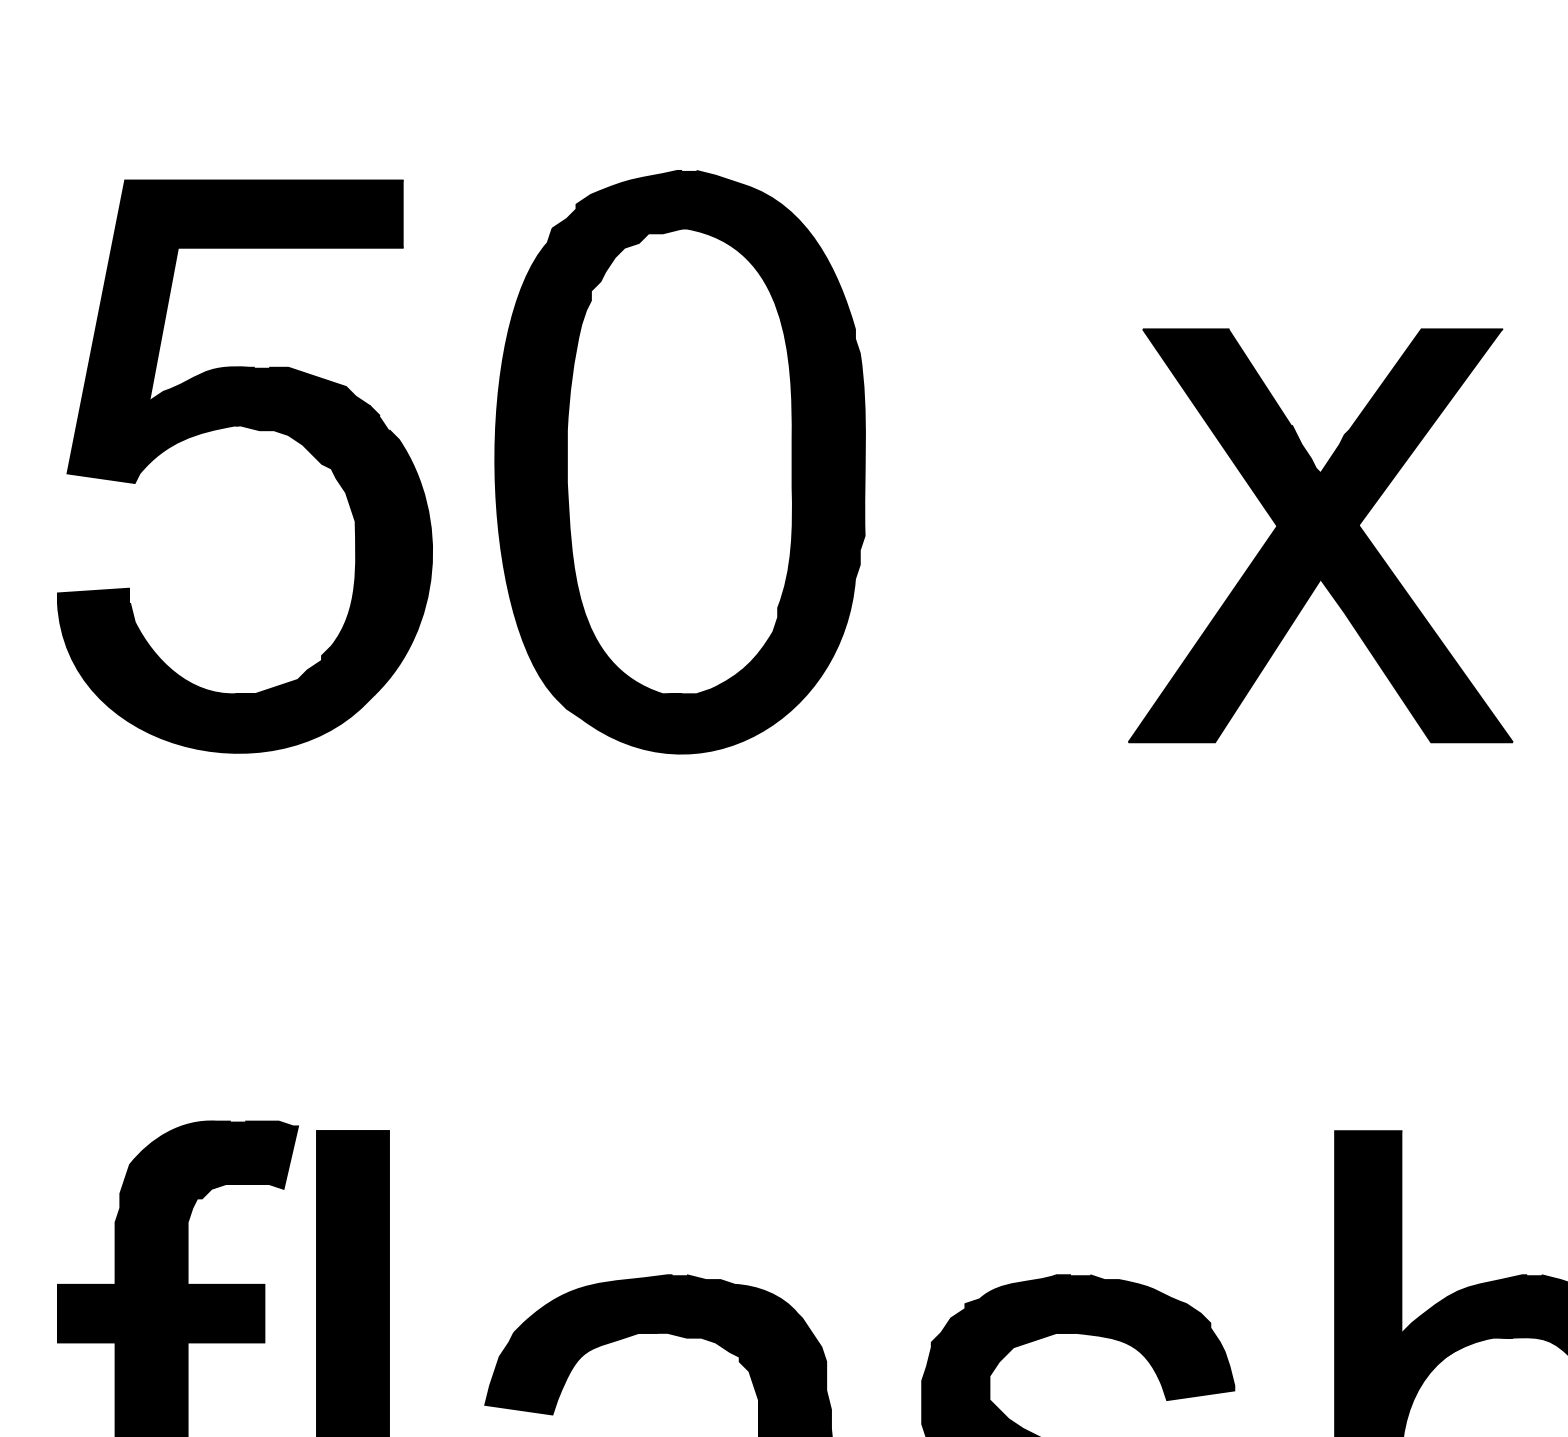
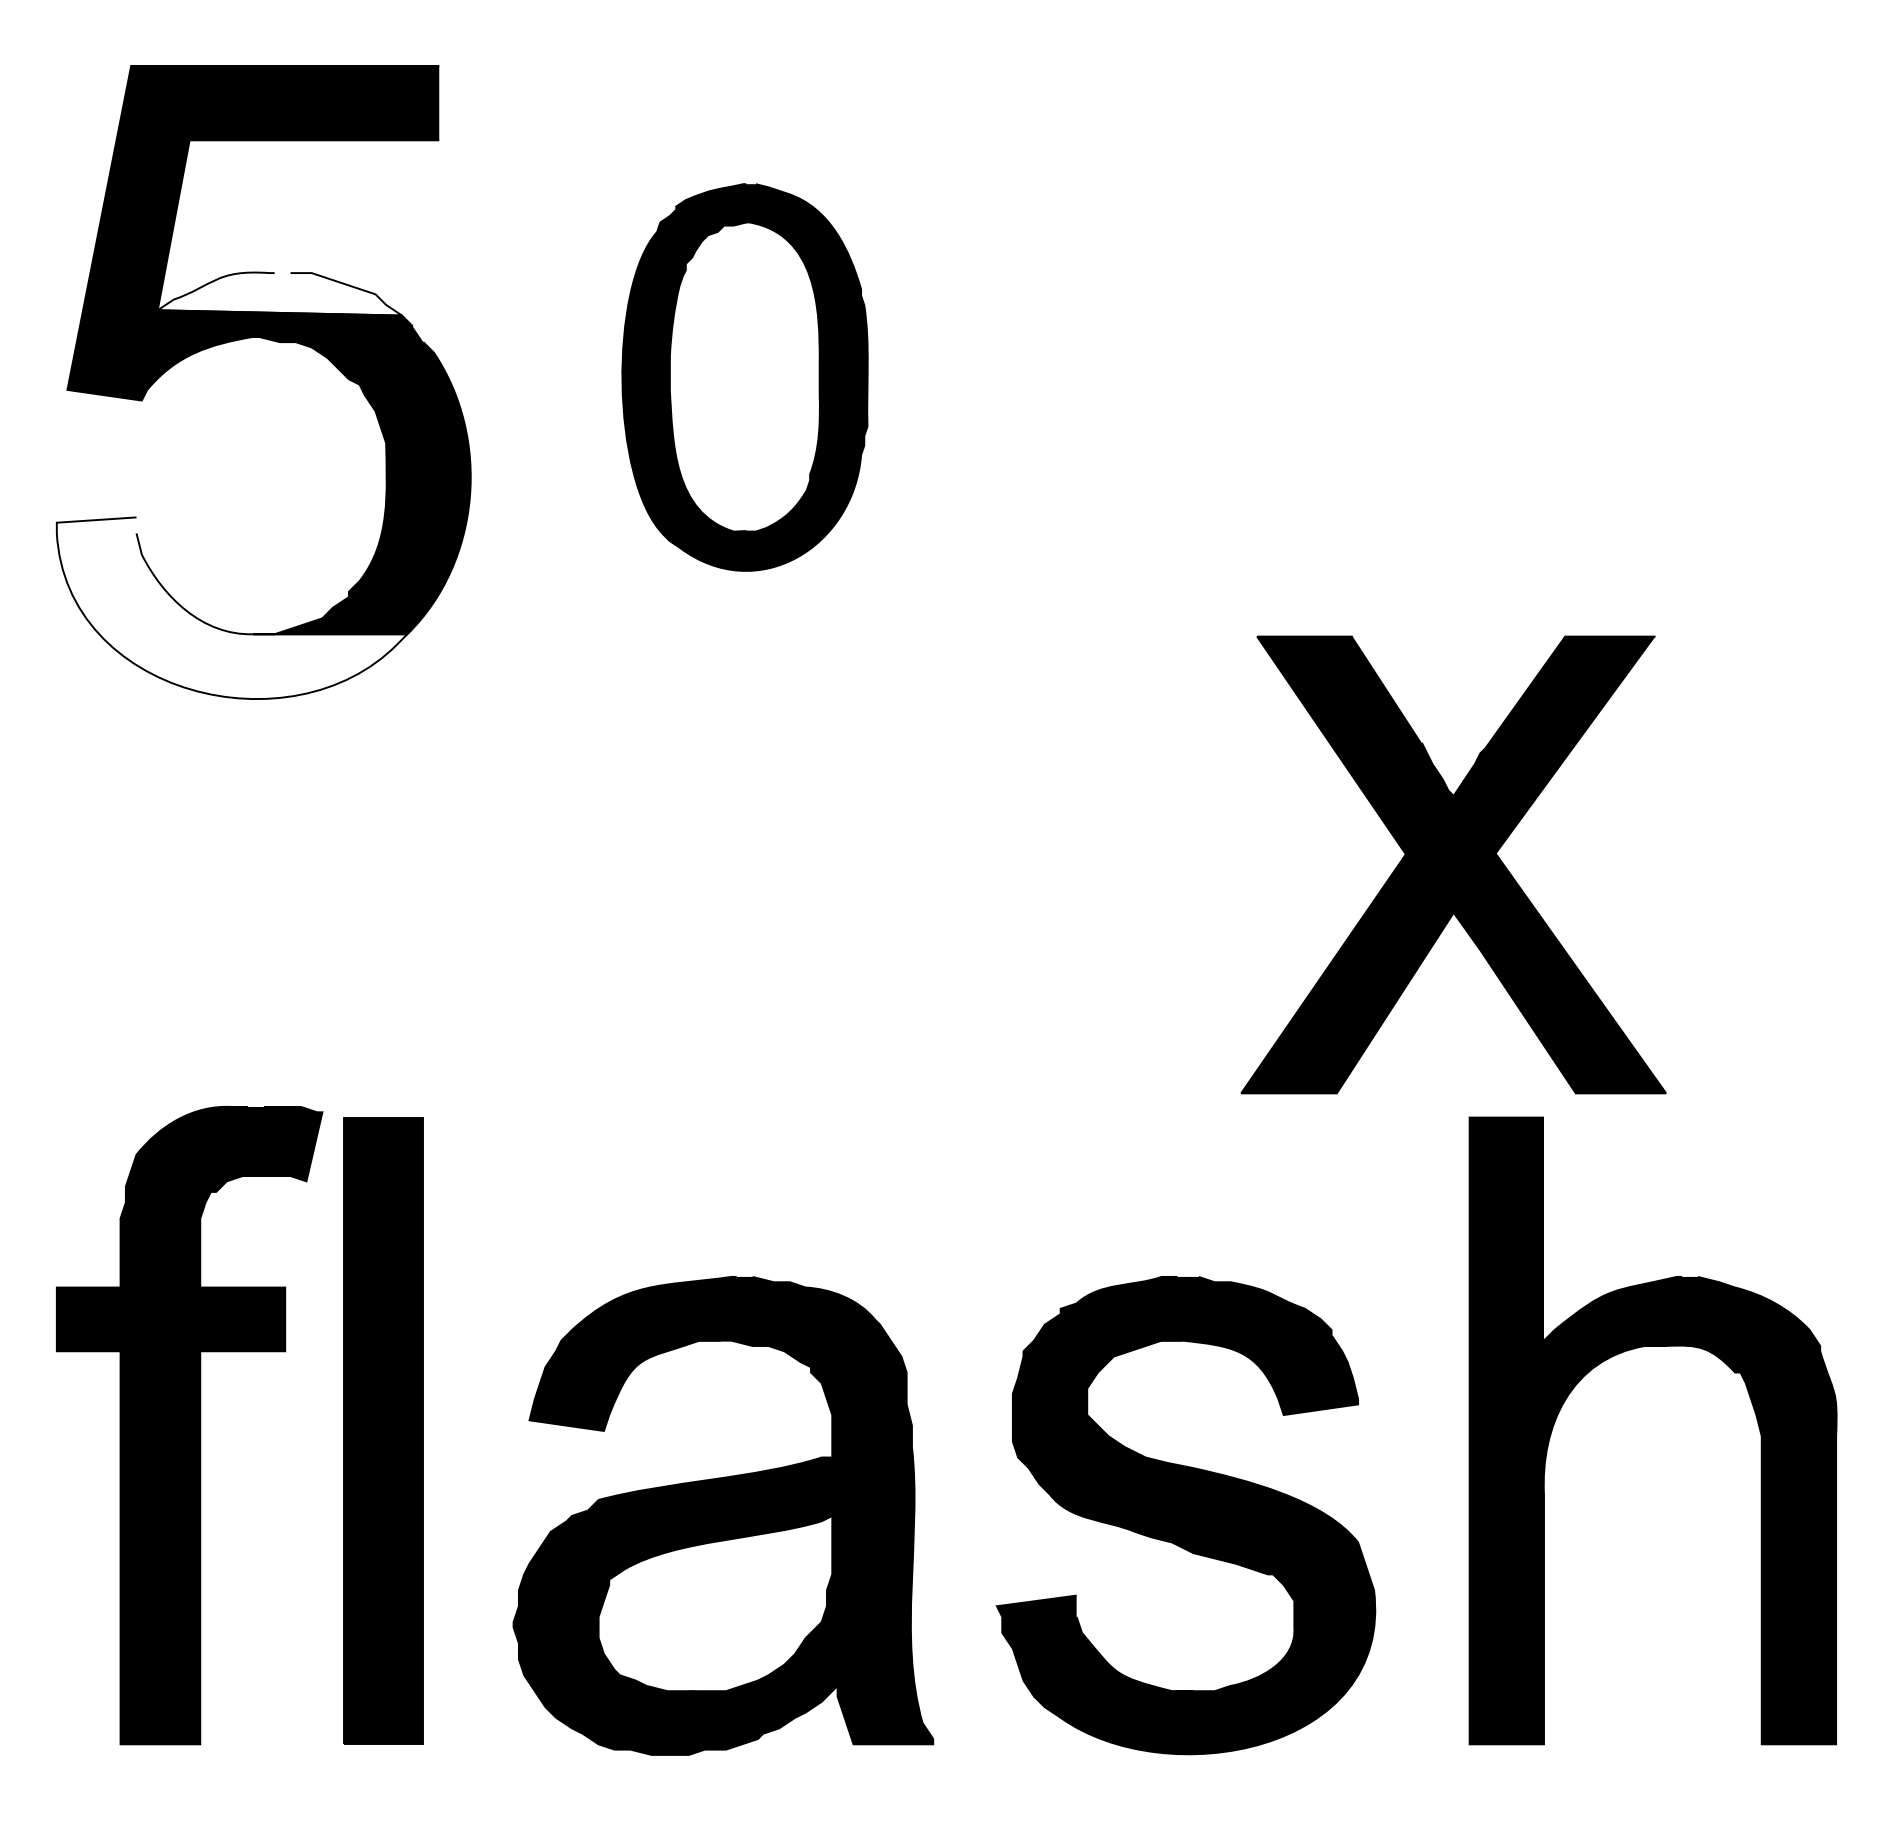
fill: (259, 386) -> (279, 293), removed
part: (679, 462) -> (744, 377), size x0.6
part: (1320, 535) -> (1453, 864), moved
fill: (215, 670) -> (231, 608), removed

